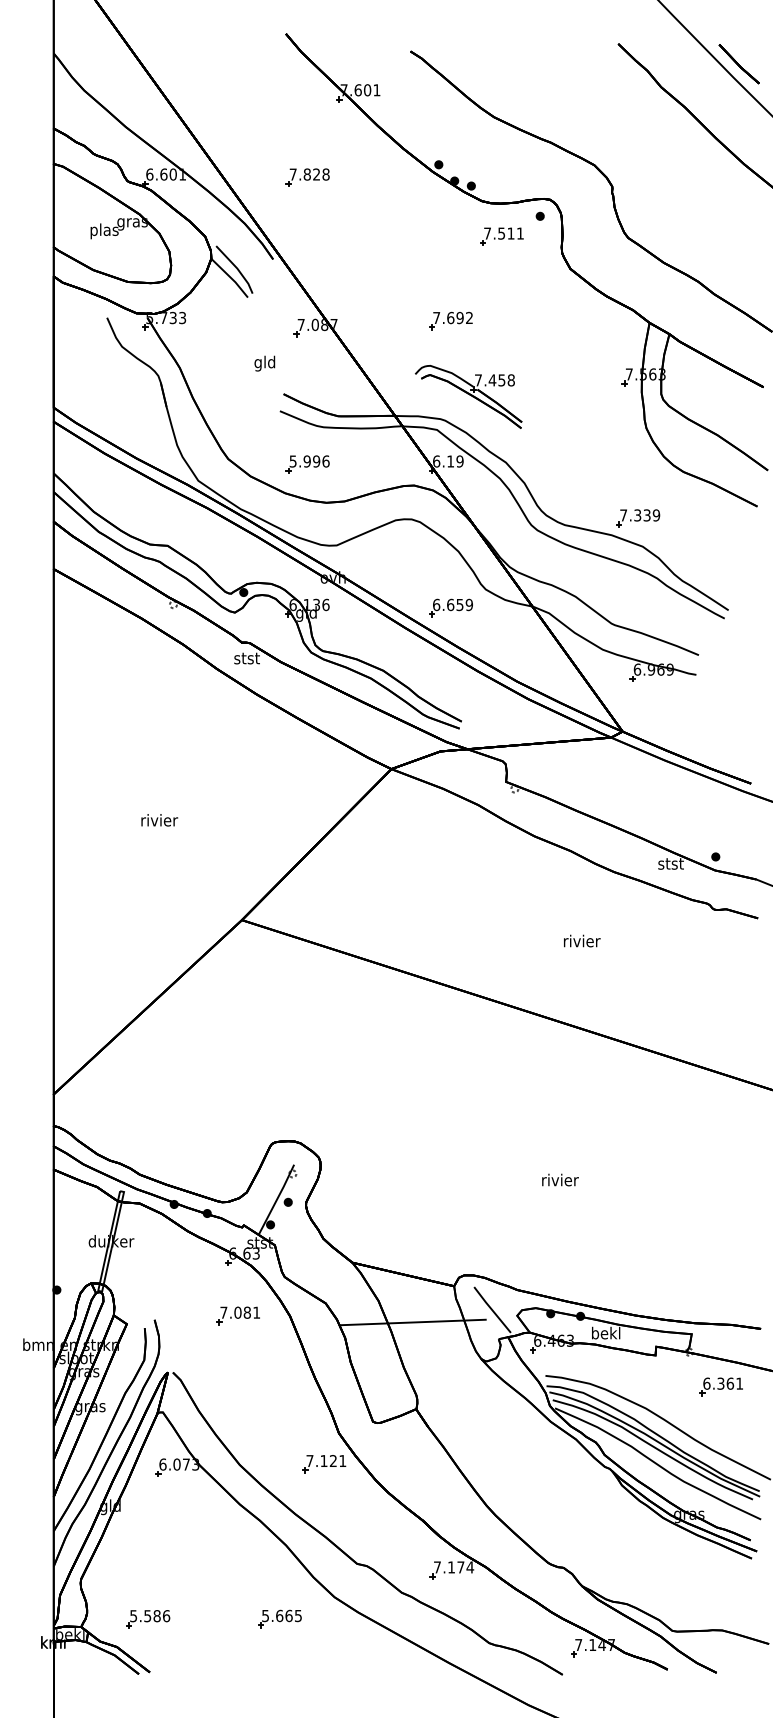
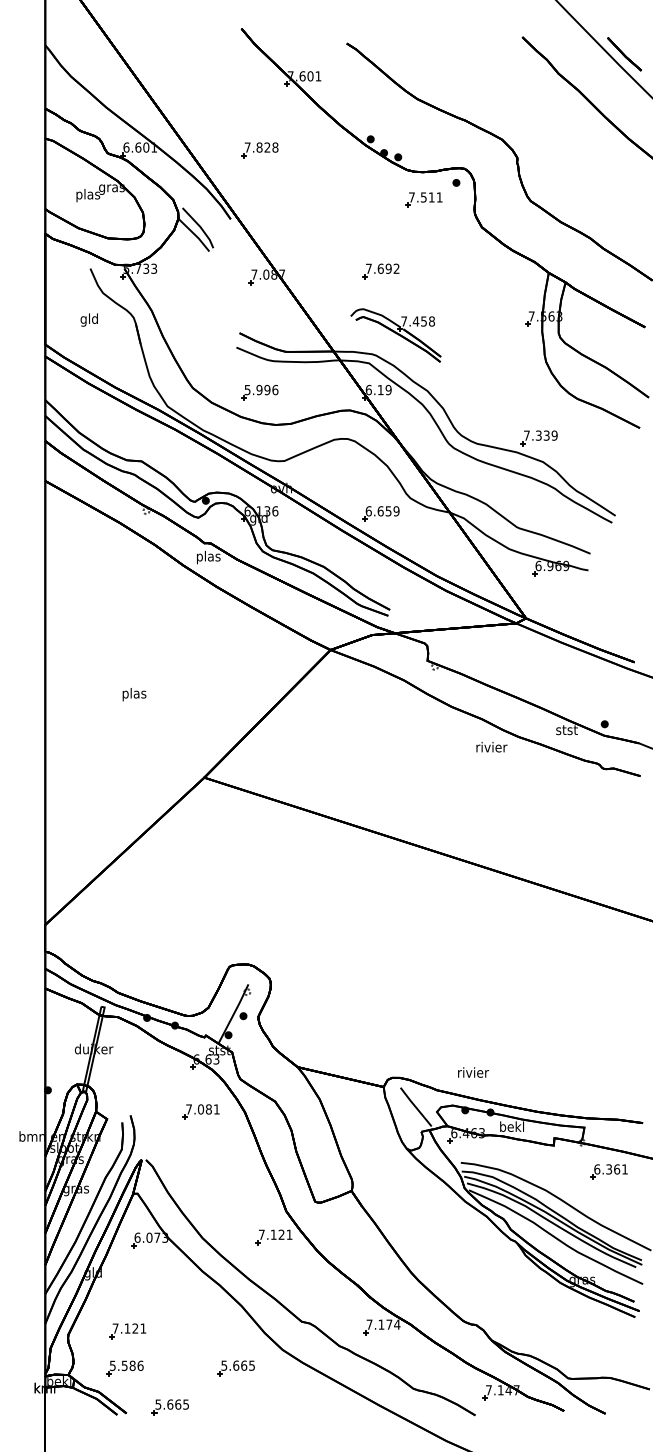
text: (264, 363) -> (89, 319), moved
text: (247, 659) -> (209, 557), stst -> plas
text: (159, 821) -> (134, 694), rivier -> plas
text: (582, 940) -> (492, 746), moved
text: (560, 1179) -> (473, 1072), moved
line: (412, 1322) -> (348, 1117), removed
part: (151, 1575) -> (127, 1331), added
part: (201, 1664) -> (170, 1406), added

